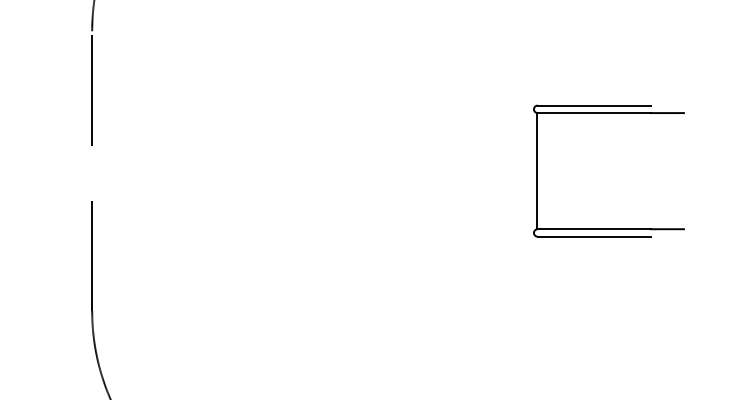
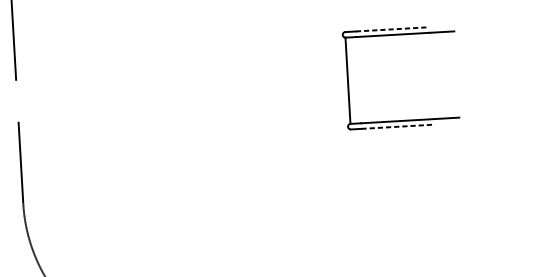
line: (601, 105) -> (392, 29), solid -> dashed
line: (601, 236) -> (398, 126), solid -> dashed

